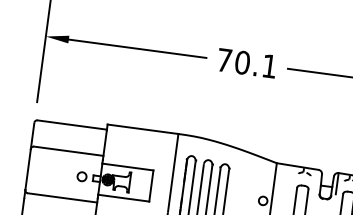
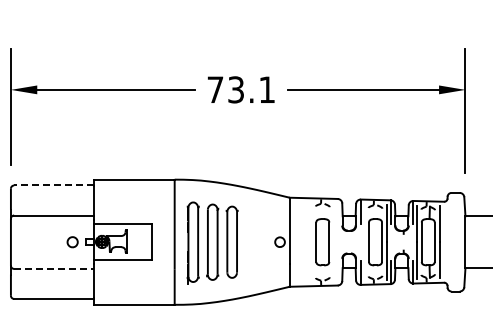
text: (242, 62) -> (236, 89), 70.1 -> 73.1
line: (71, 124) -> (53, 185), solid -> dashed
line: (62, 197) -> (53, 268), solid -> dashed

